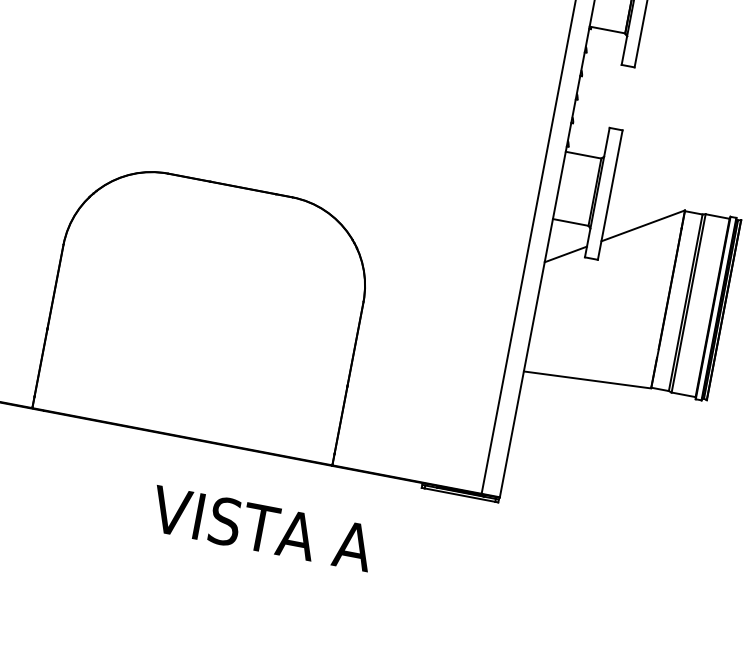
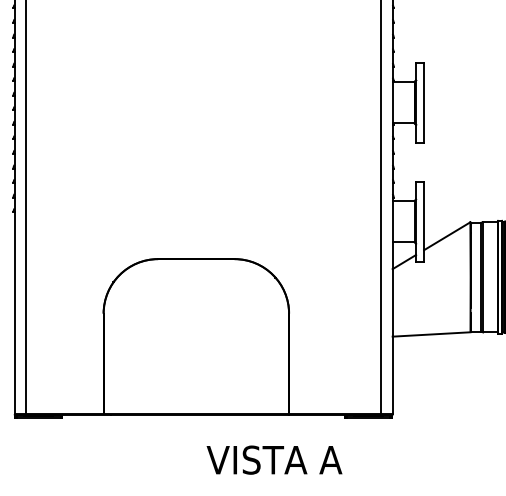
text: (262, 527) -> (274, 459), moved

